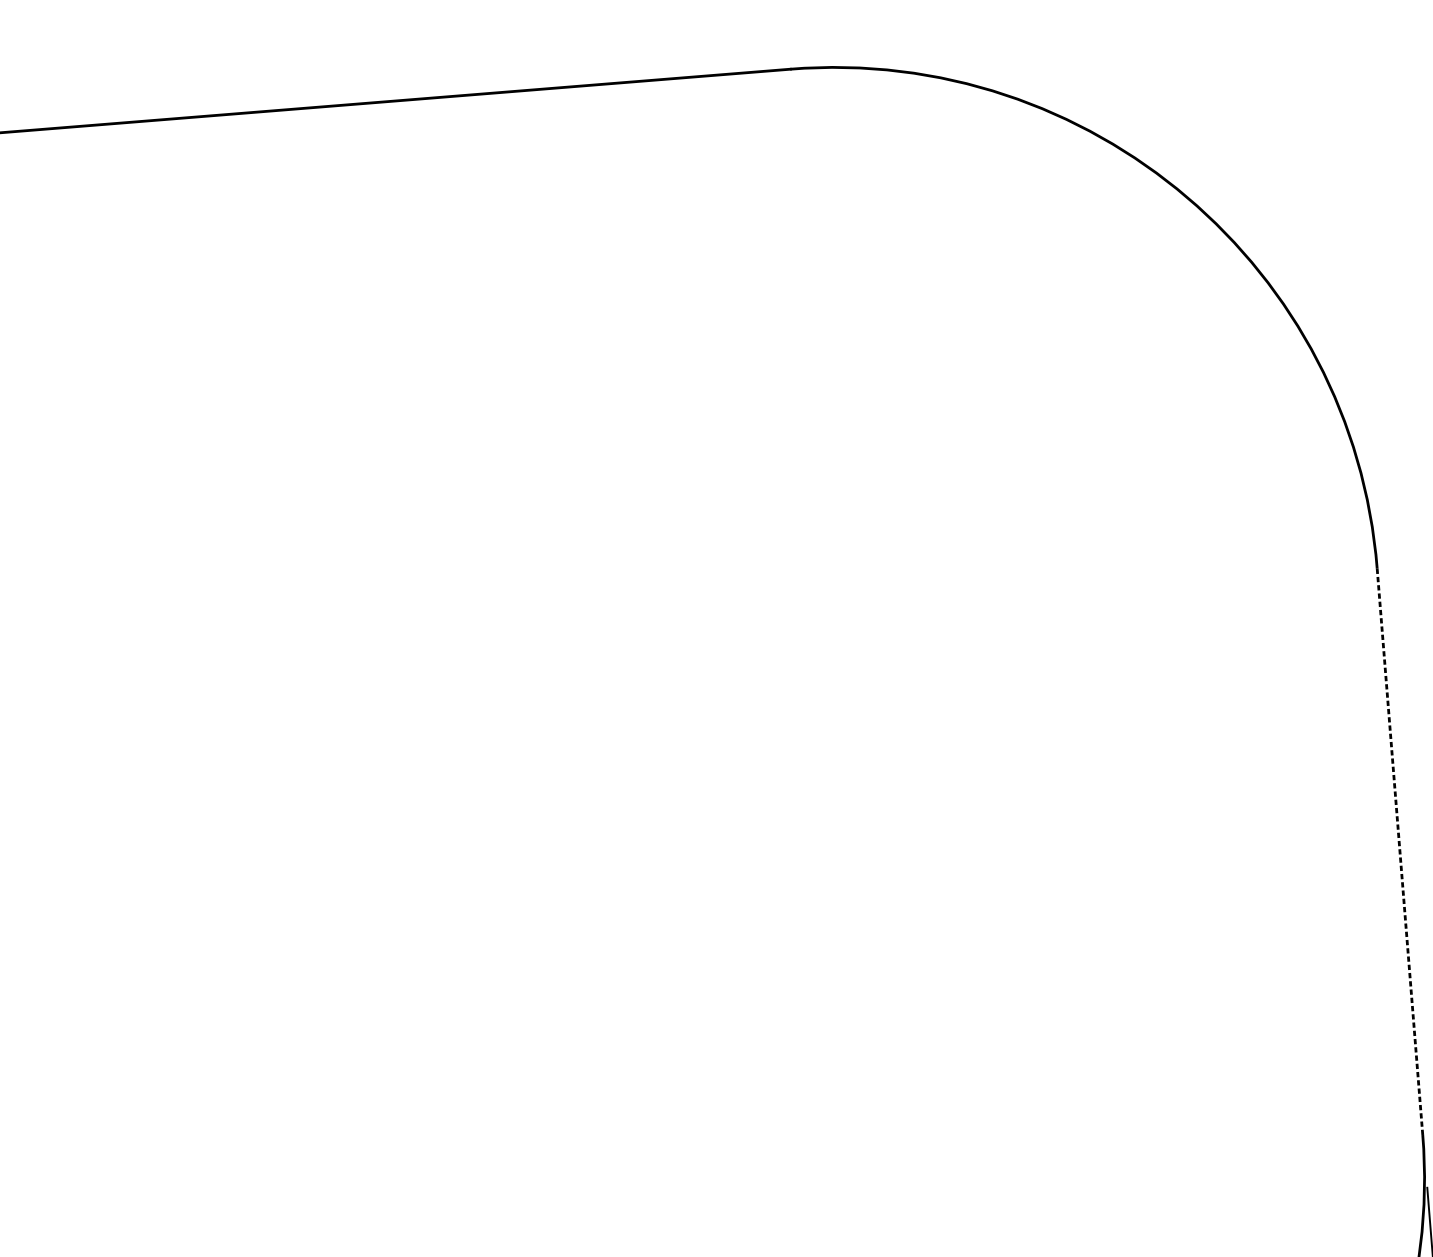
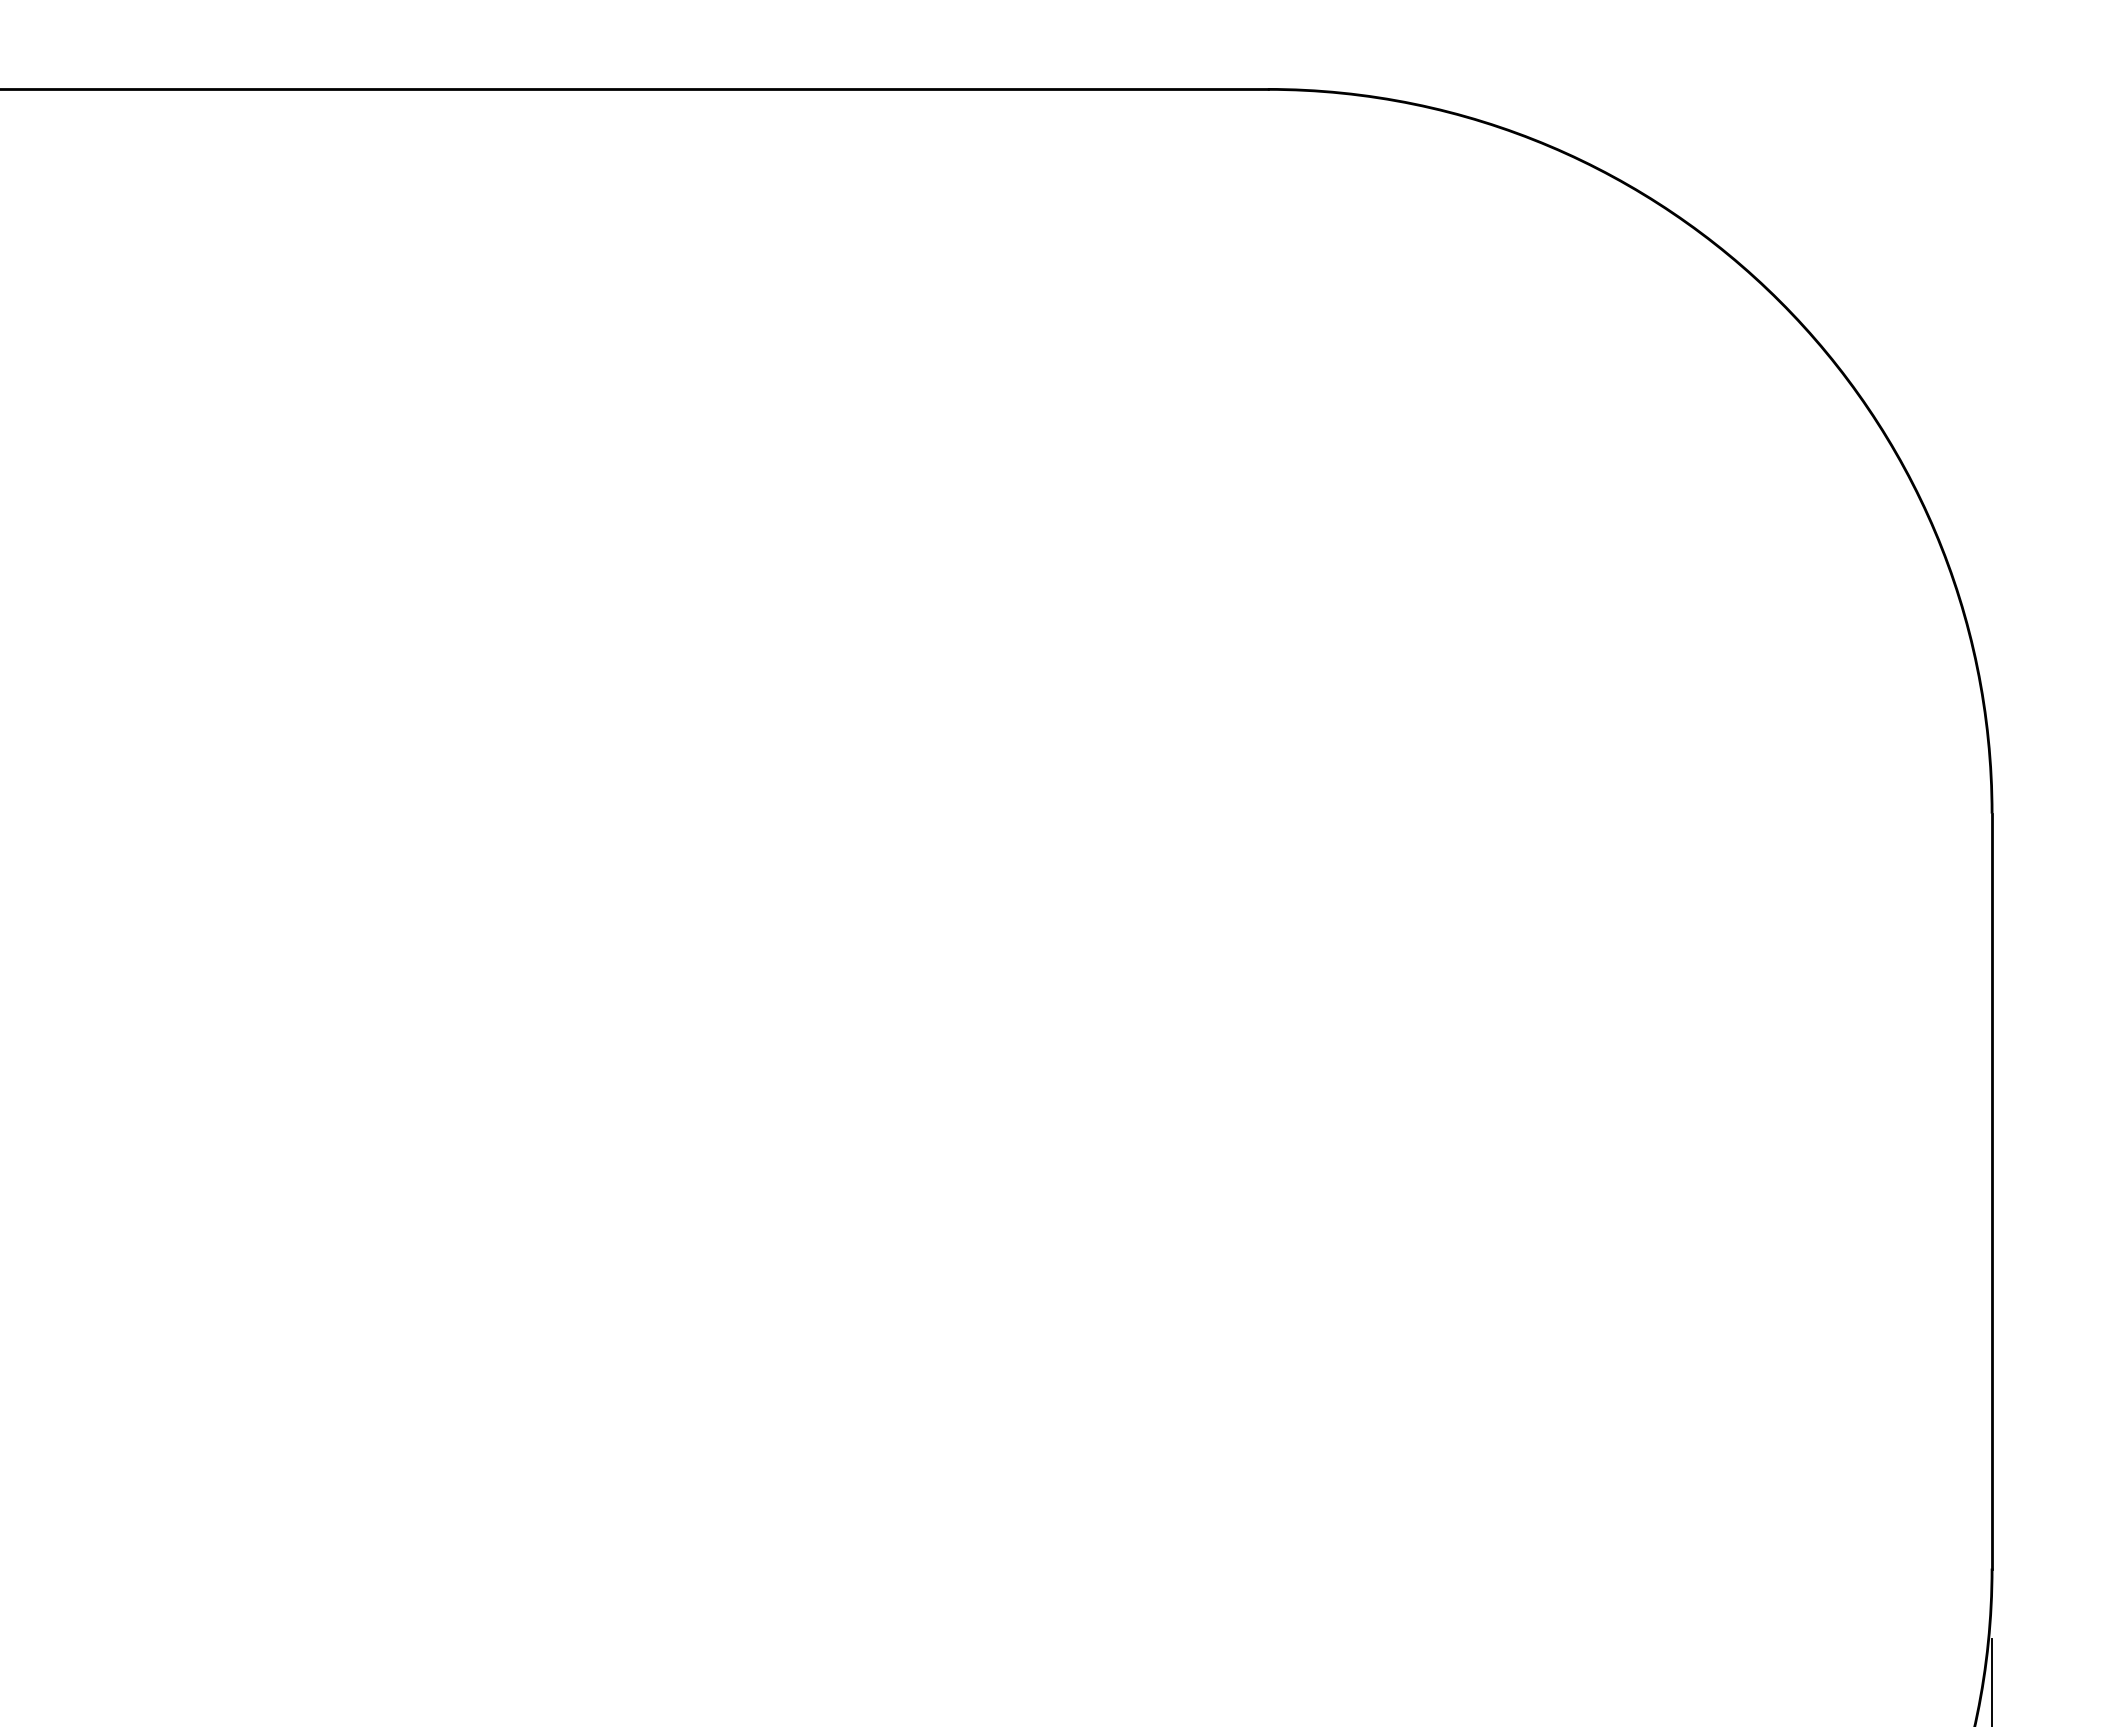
line: (1400, 851) -> (1992, 1190), dashed -> solid

